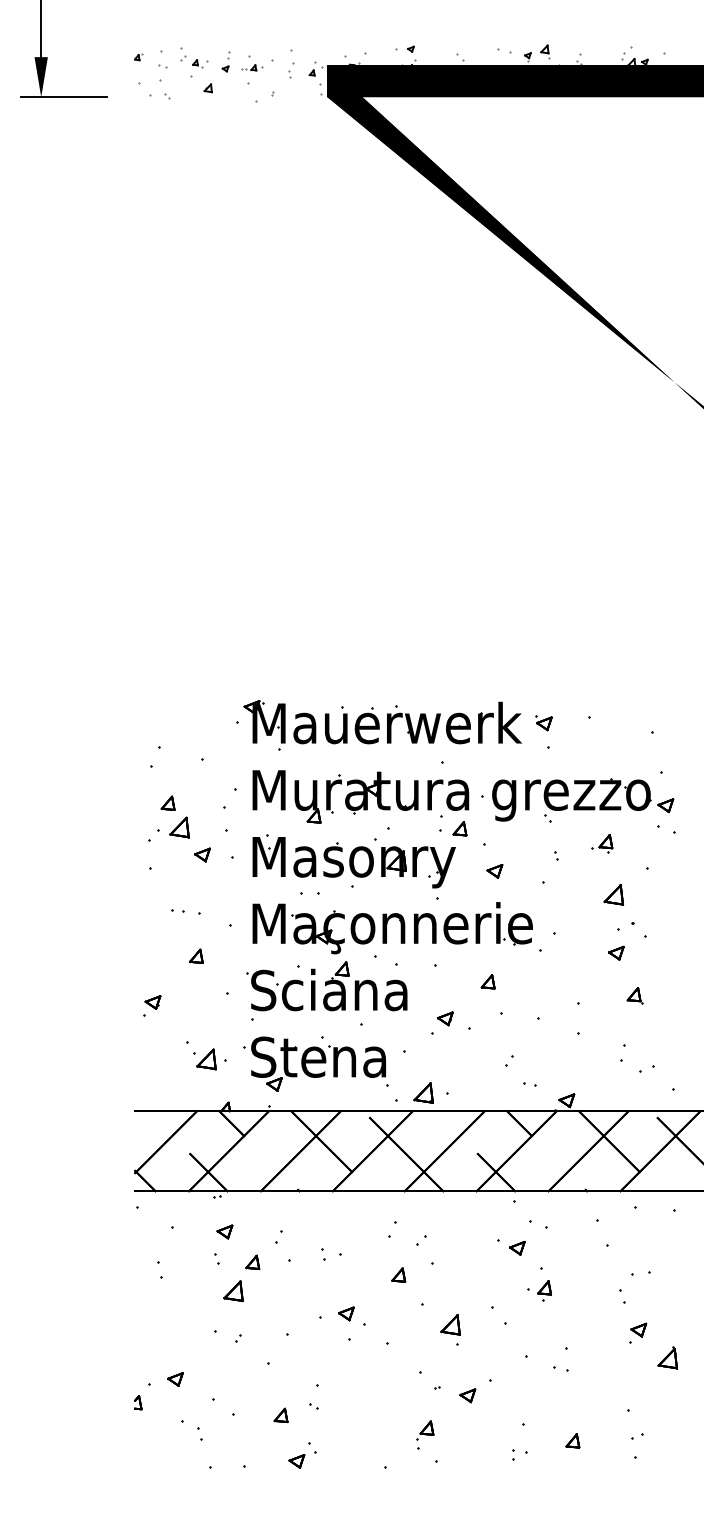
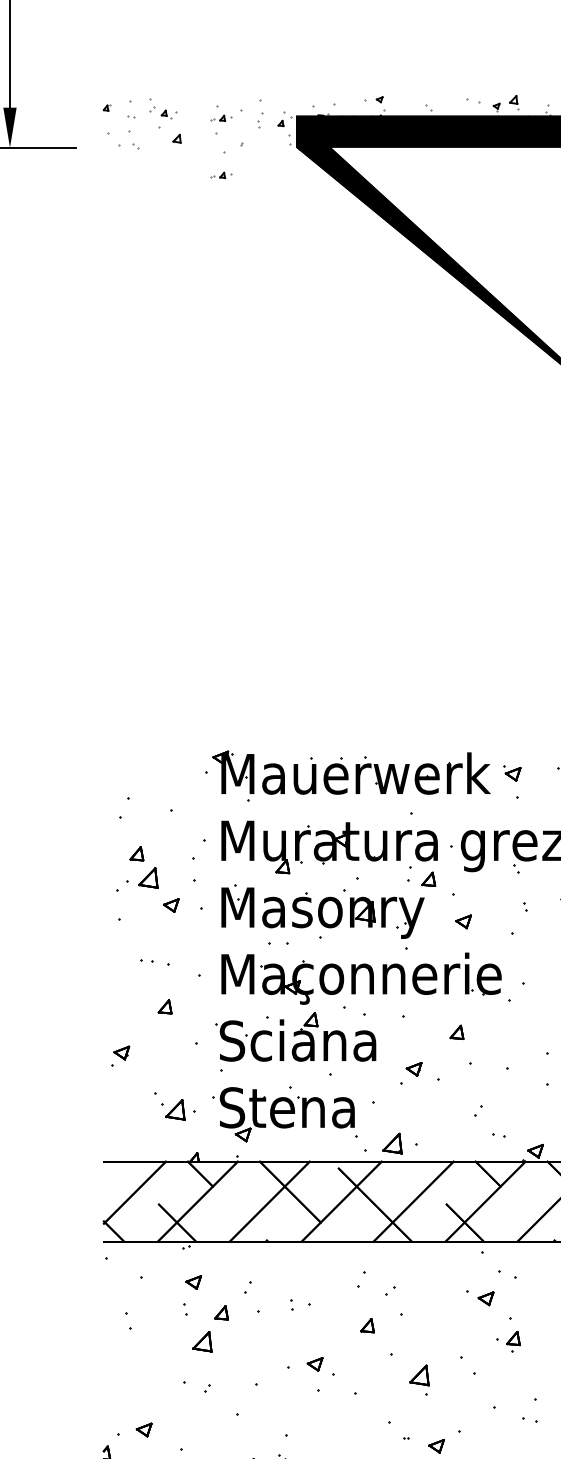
part: (225, 61) -> (194, 112), removed
part: (252, 124) -> (221, 175), added

